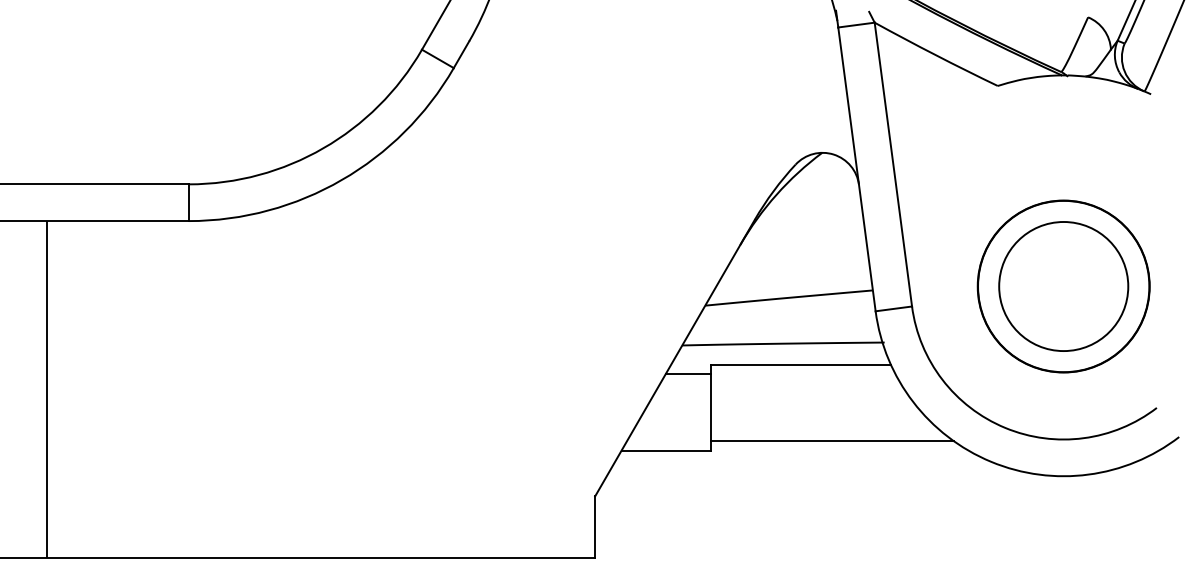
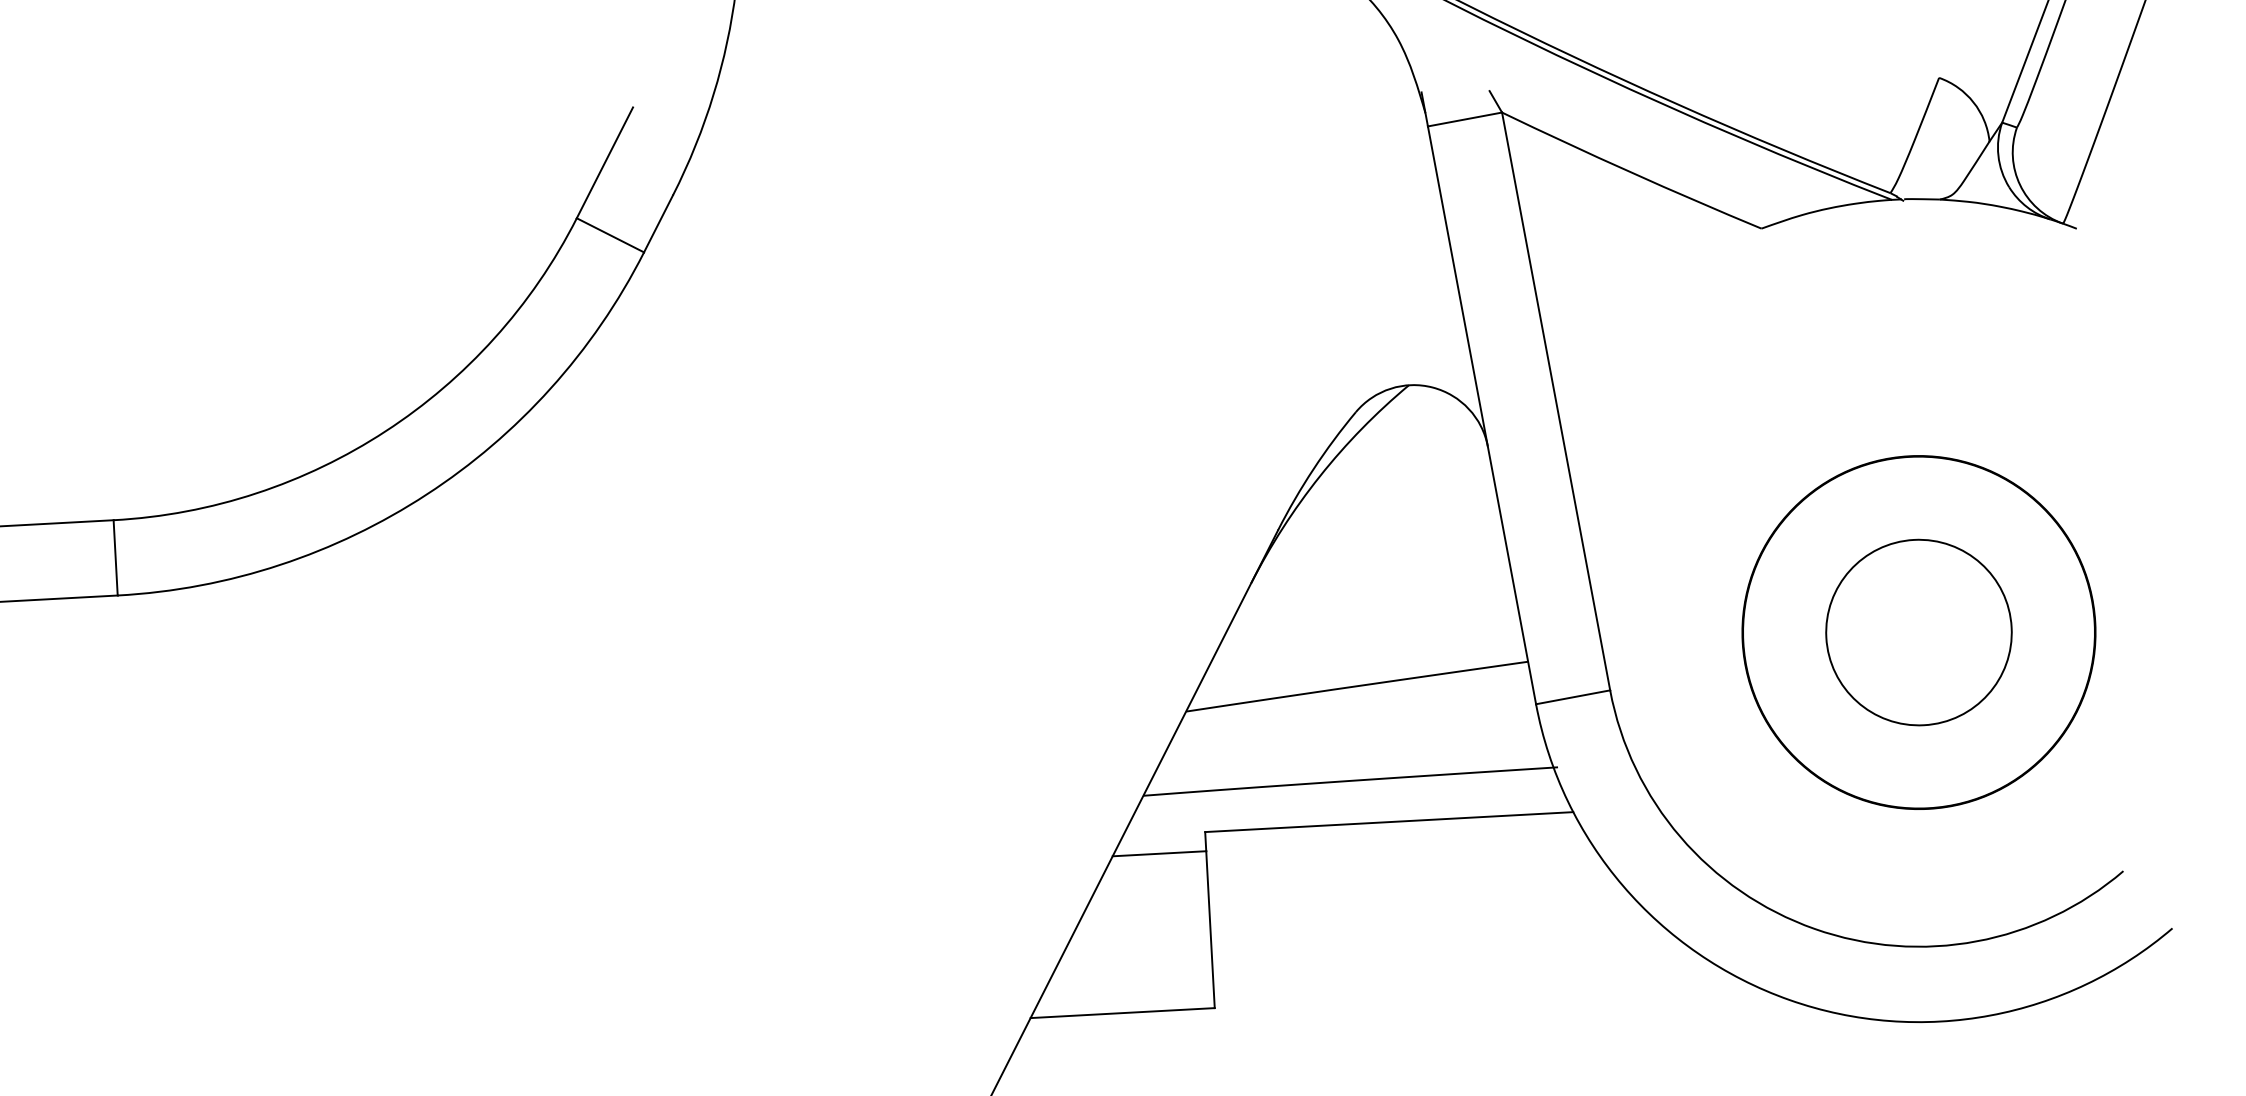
circle: (1063, 286) -> (1918, 632), size x0.7
line: (832, 441) -> (1462, 976), removed

